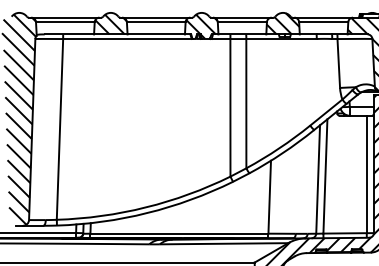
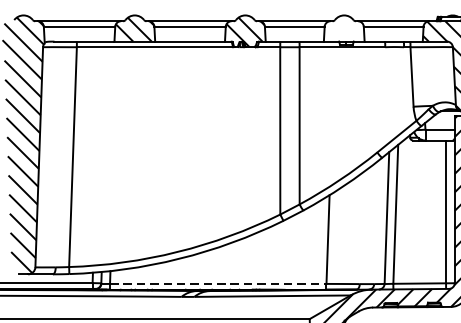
hatch: (282, 23) -> (343, 28), removed
line: (179, 233) -> (218, 283), solid -> dashed

